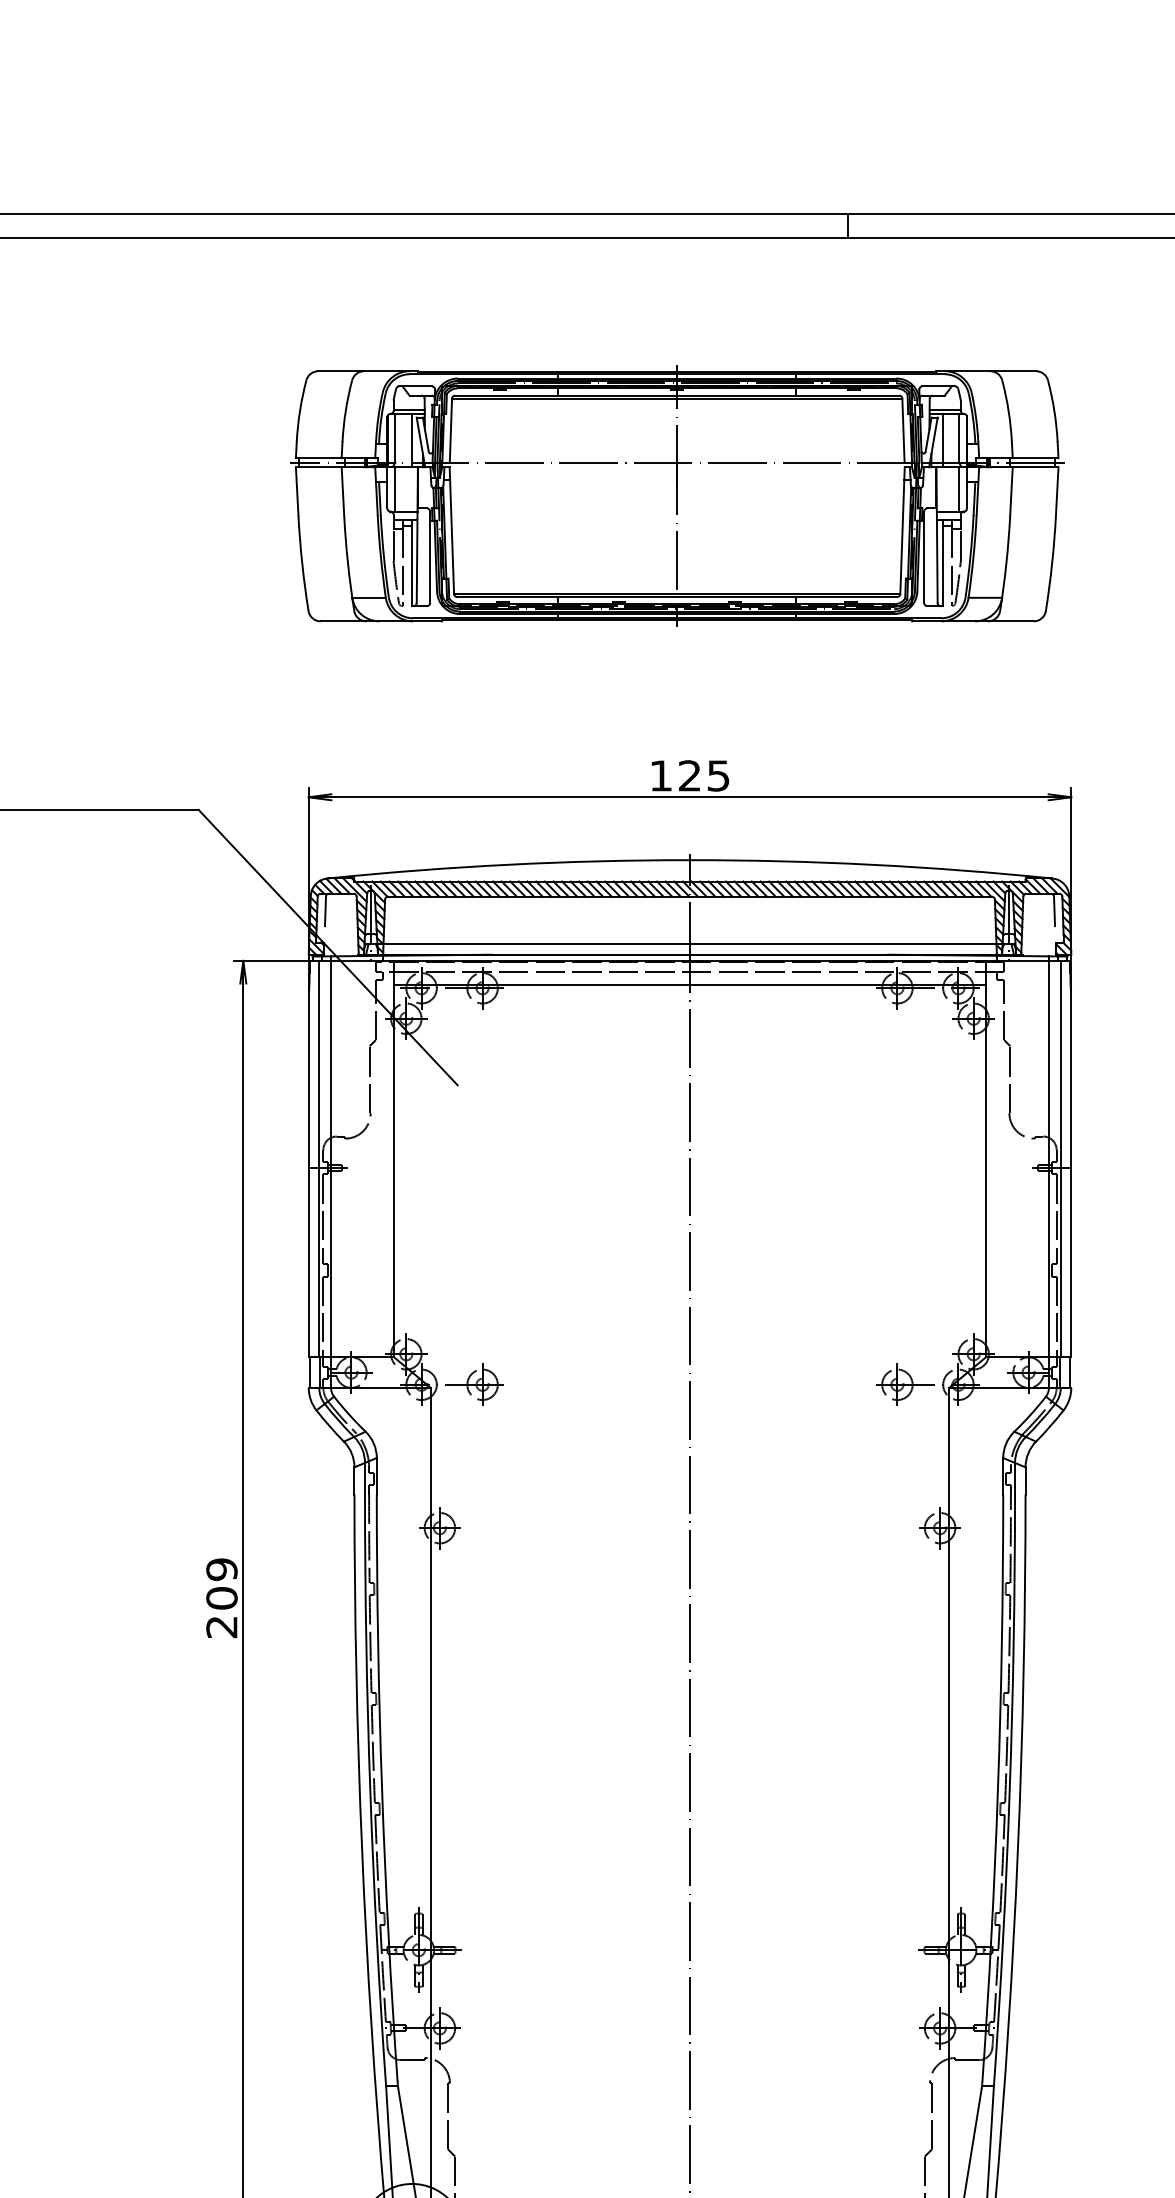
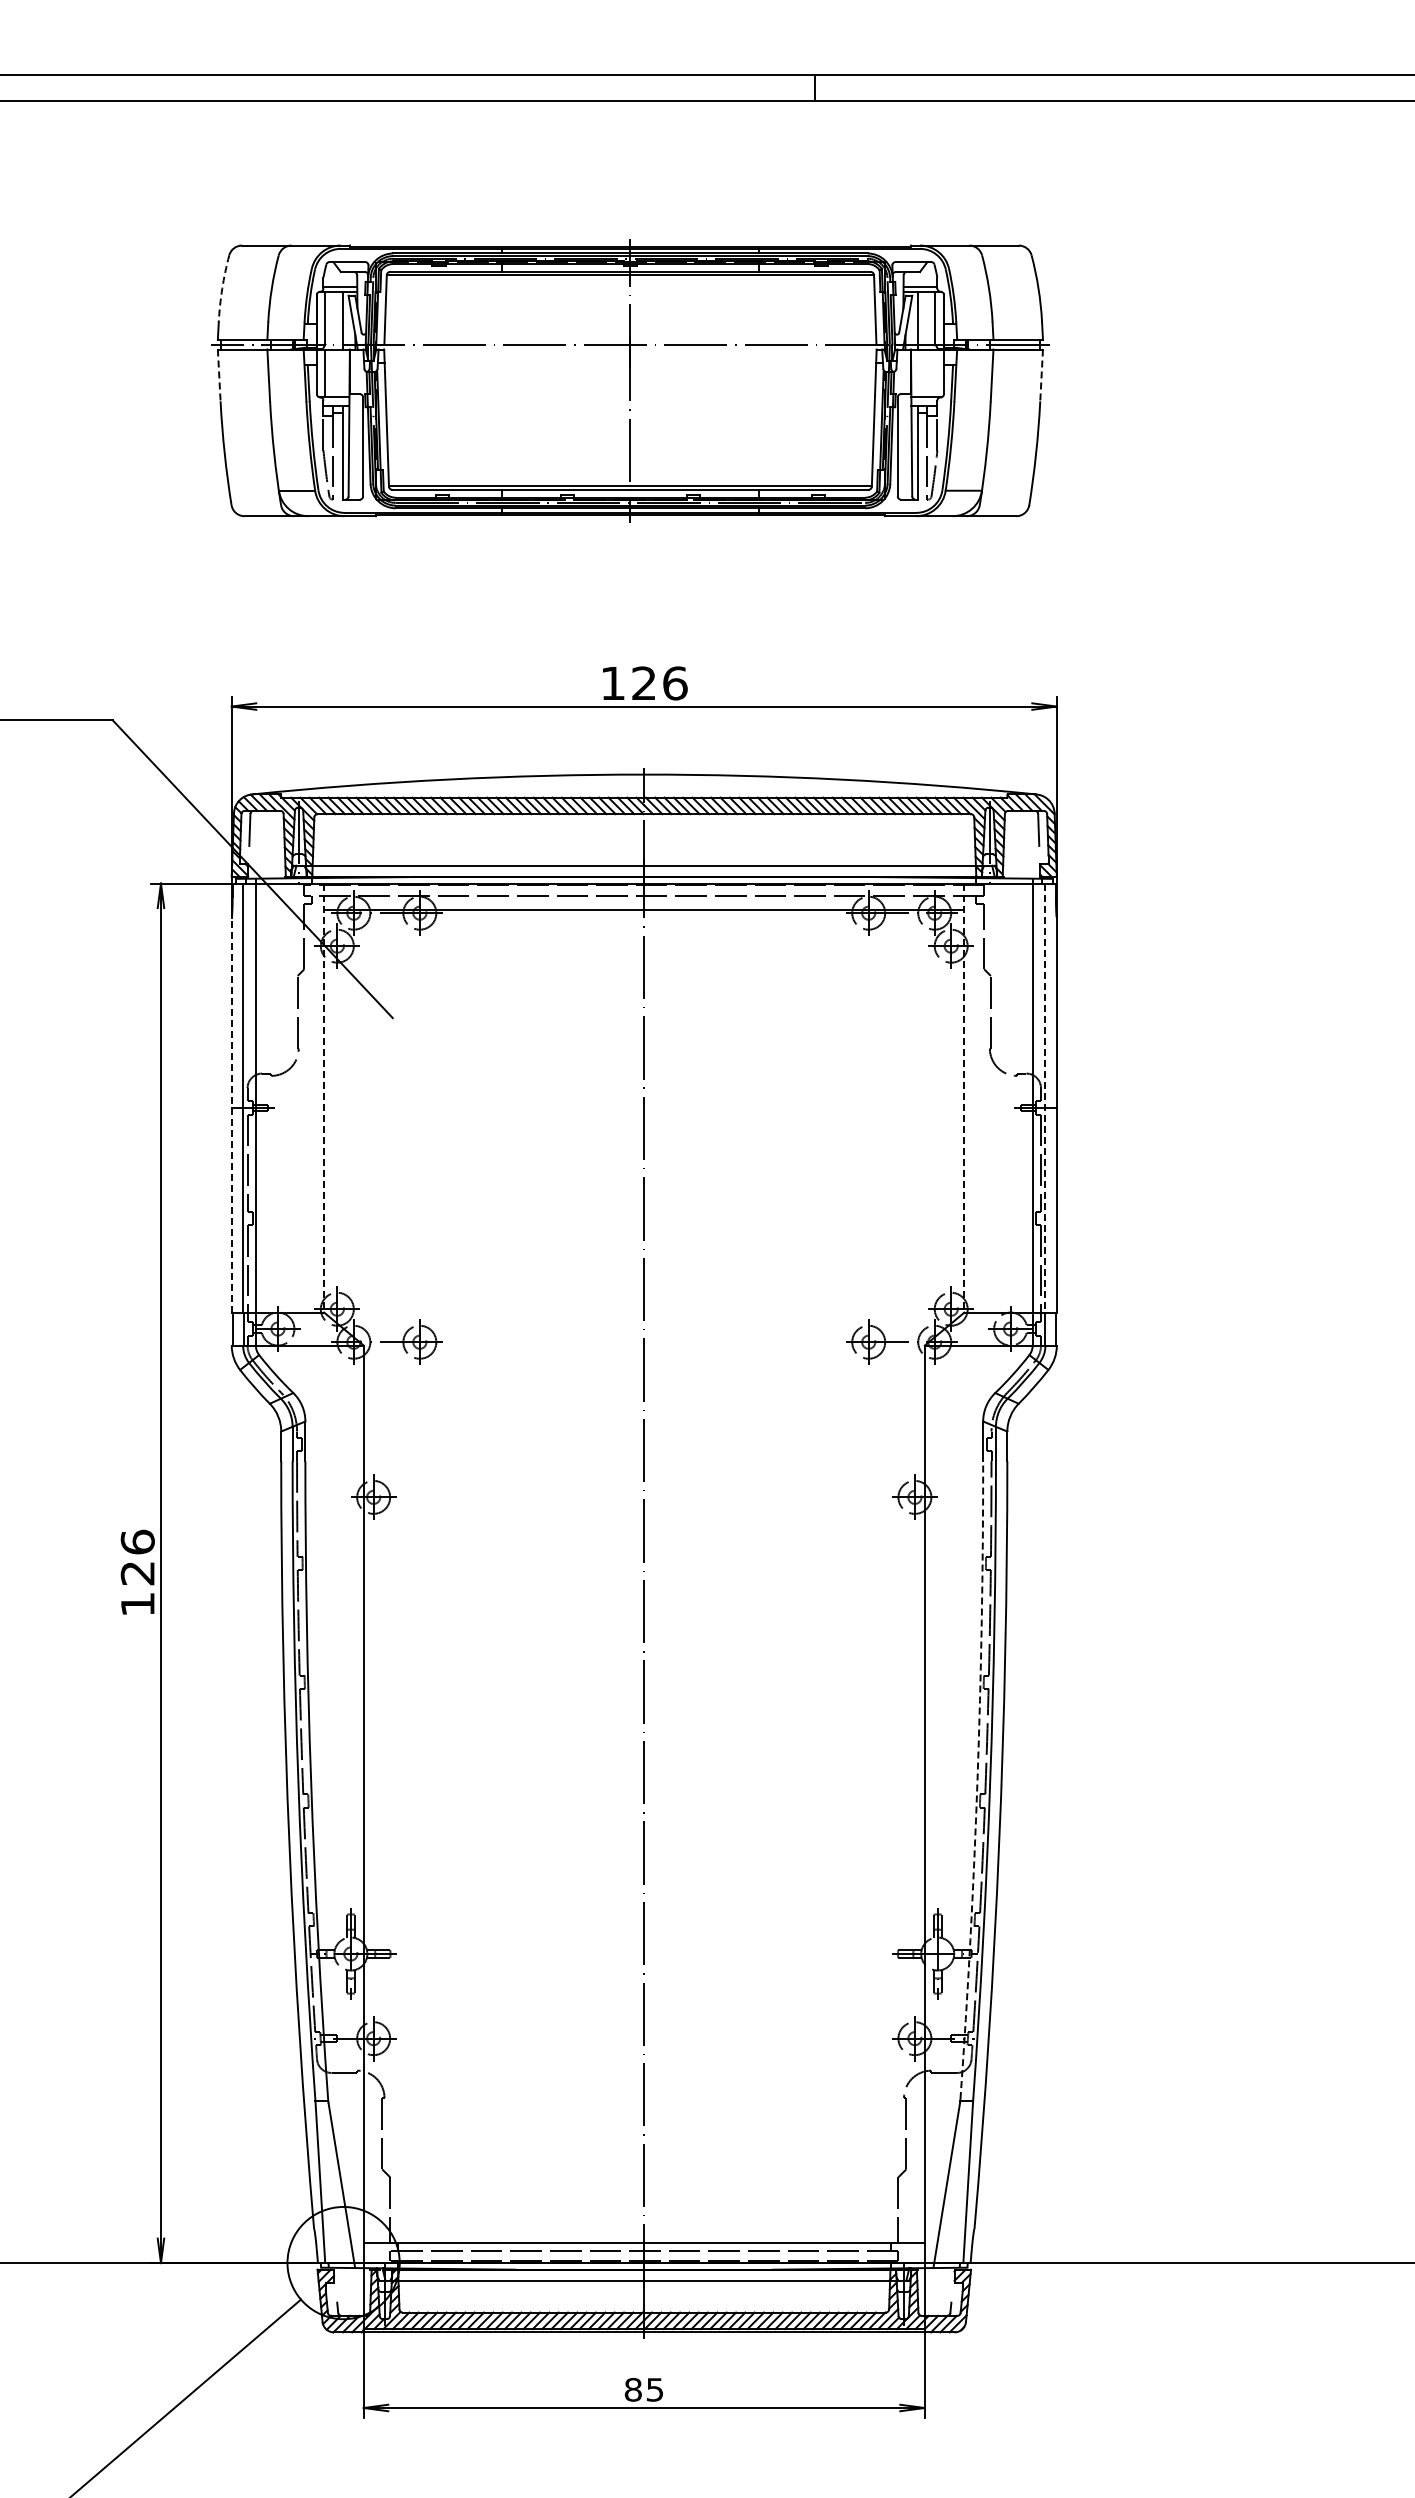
arc: (300, 410) -> (222, 288), solid -> dashed
line: (959, 489) -> (935, 373), removed
line: (297, 491) -> (219, 375), solid -> dashed
line: (1057, 491) -> (1041, 375), solid -> dashed
text: (718, 775) -> (675, 683), 125 -> 126
line: (394, 1159) -> (324, 1098), solid -> dashed
line: (985, 1159) -> (964, 1098), solid -> dashed
line: (1060, 1159) -> (1045, 1098), solid -> dashed
line: (308, 1175) -> (231, 1115), solid -> dashed
text: (221, 1597) -> (137, 1572), 209 -> 126
arc: (997, 1789) -> (977, 1780), solid -> dashed

